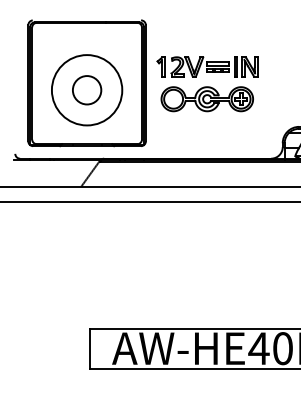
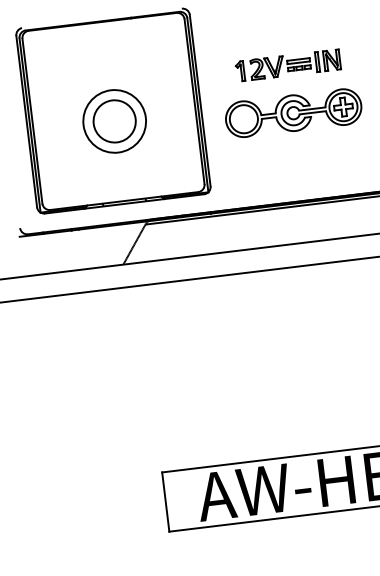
part: (207, 66) -> (288, 64), size x0.7
circle: (86, 90) -> (113, 121), size x0.6

